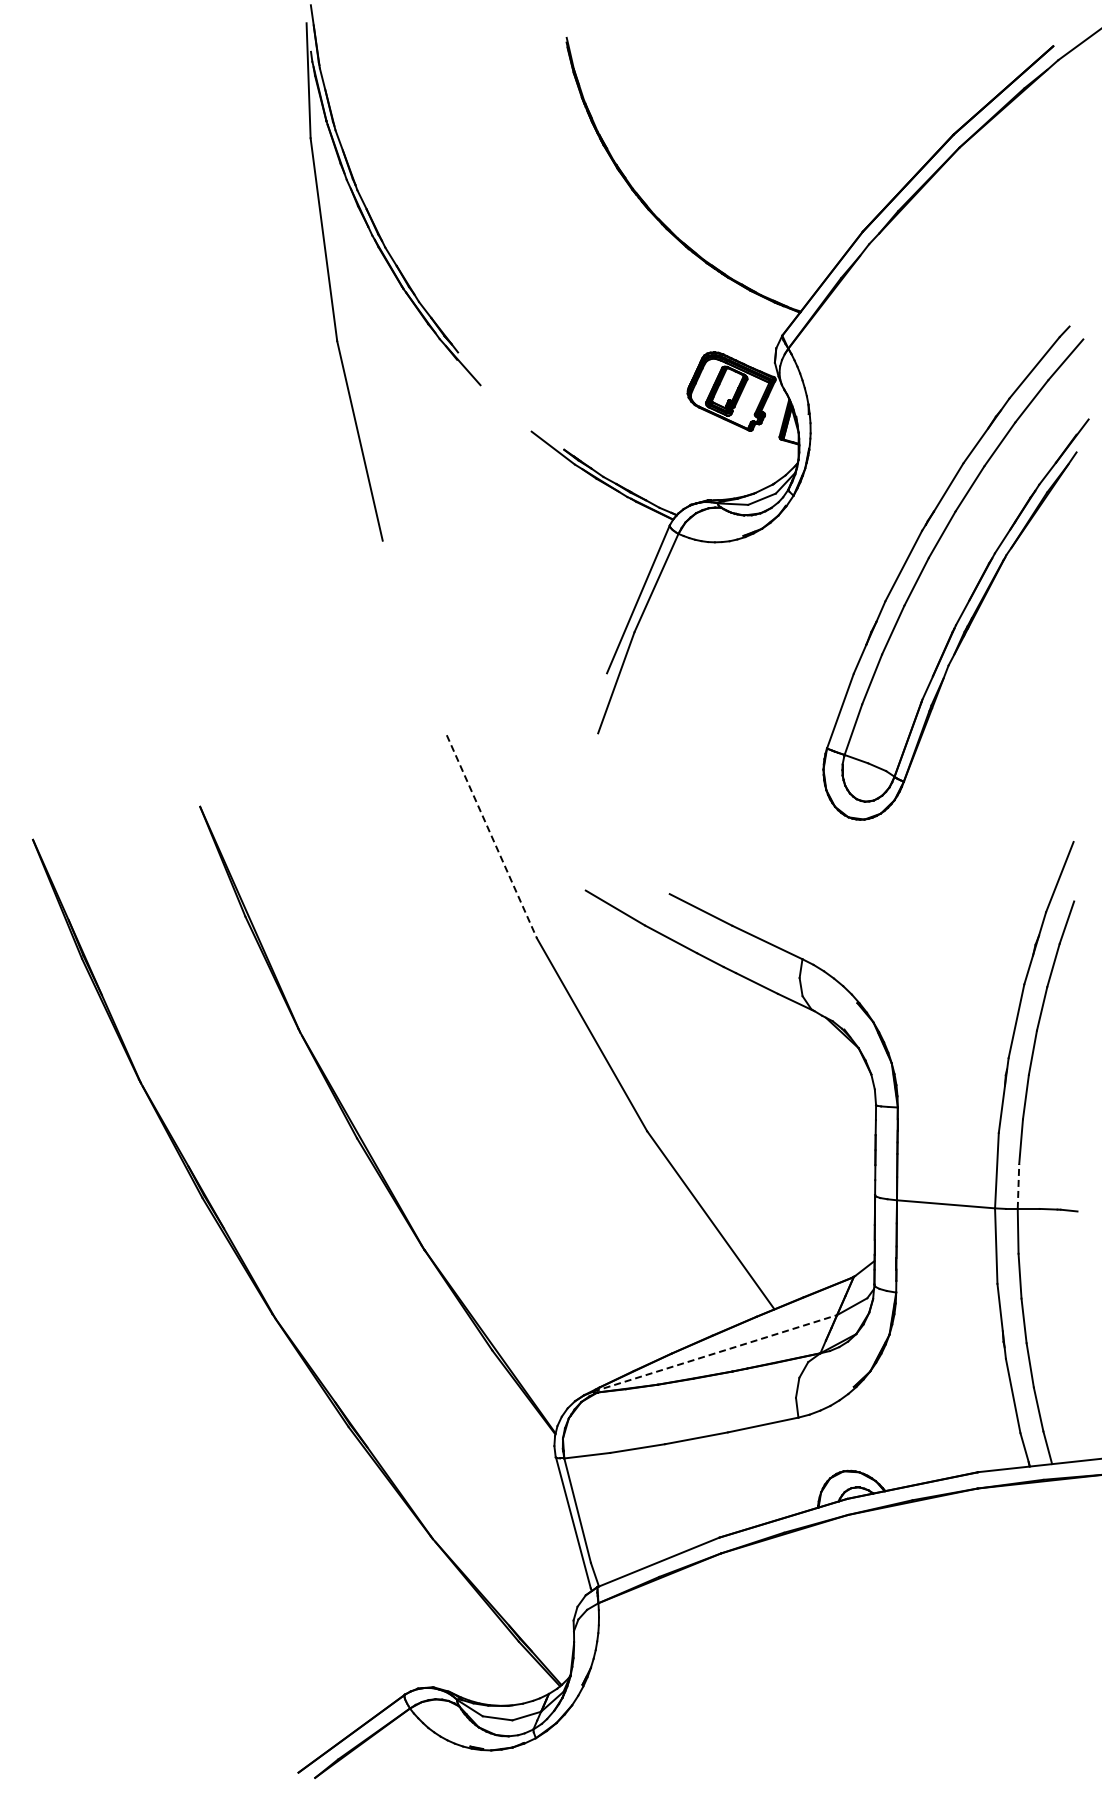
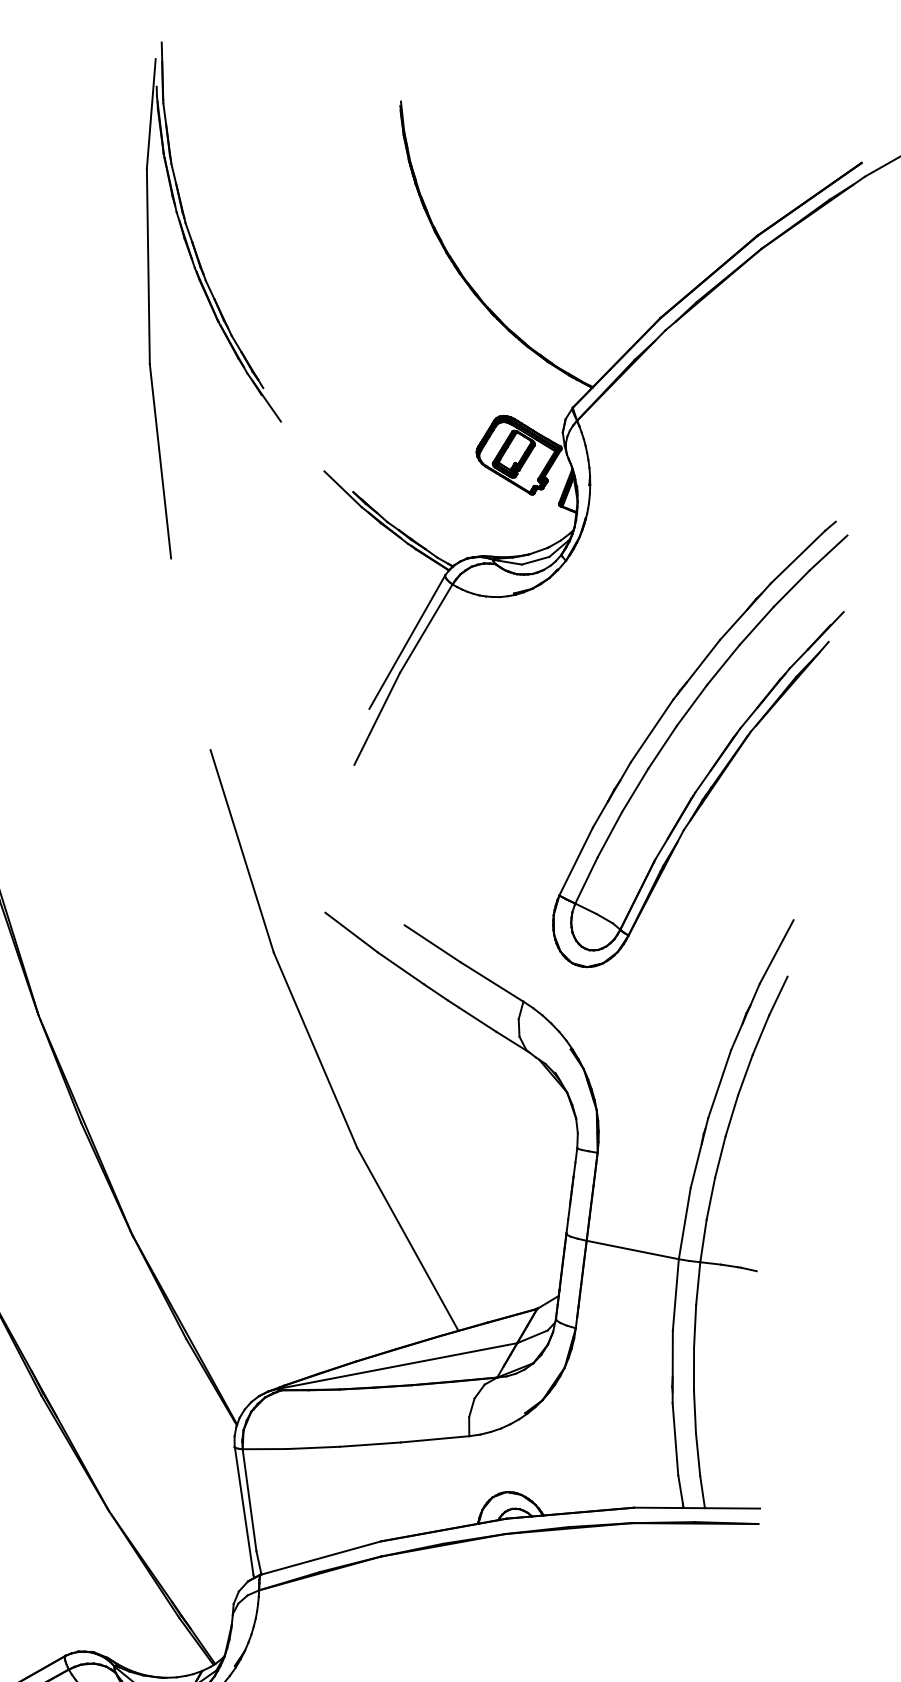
part: (977, 582) -> (720, 754), moved
line: (492, 837) -> (242, 852), dashed -> solid
line: (1018, 1185) -> (703, 1240), dashed -> solid
line: (715, 1353) -> (397, 1366), dashed -> solid

